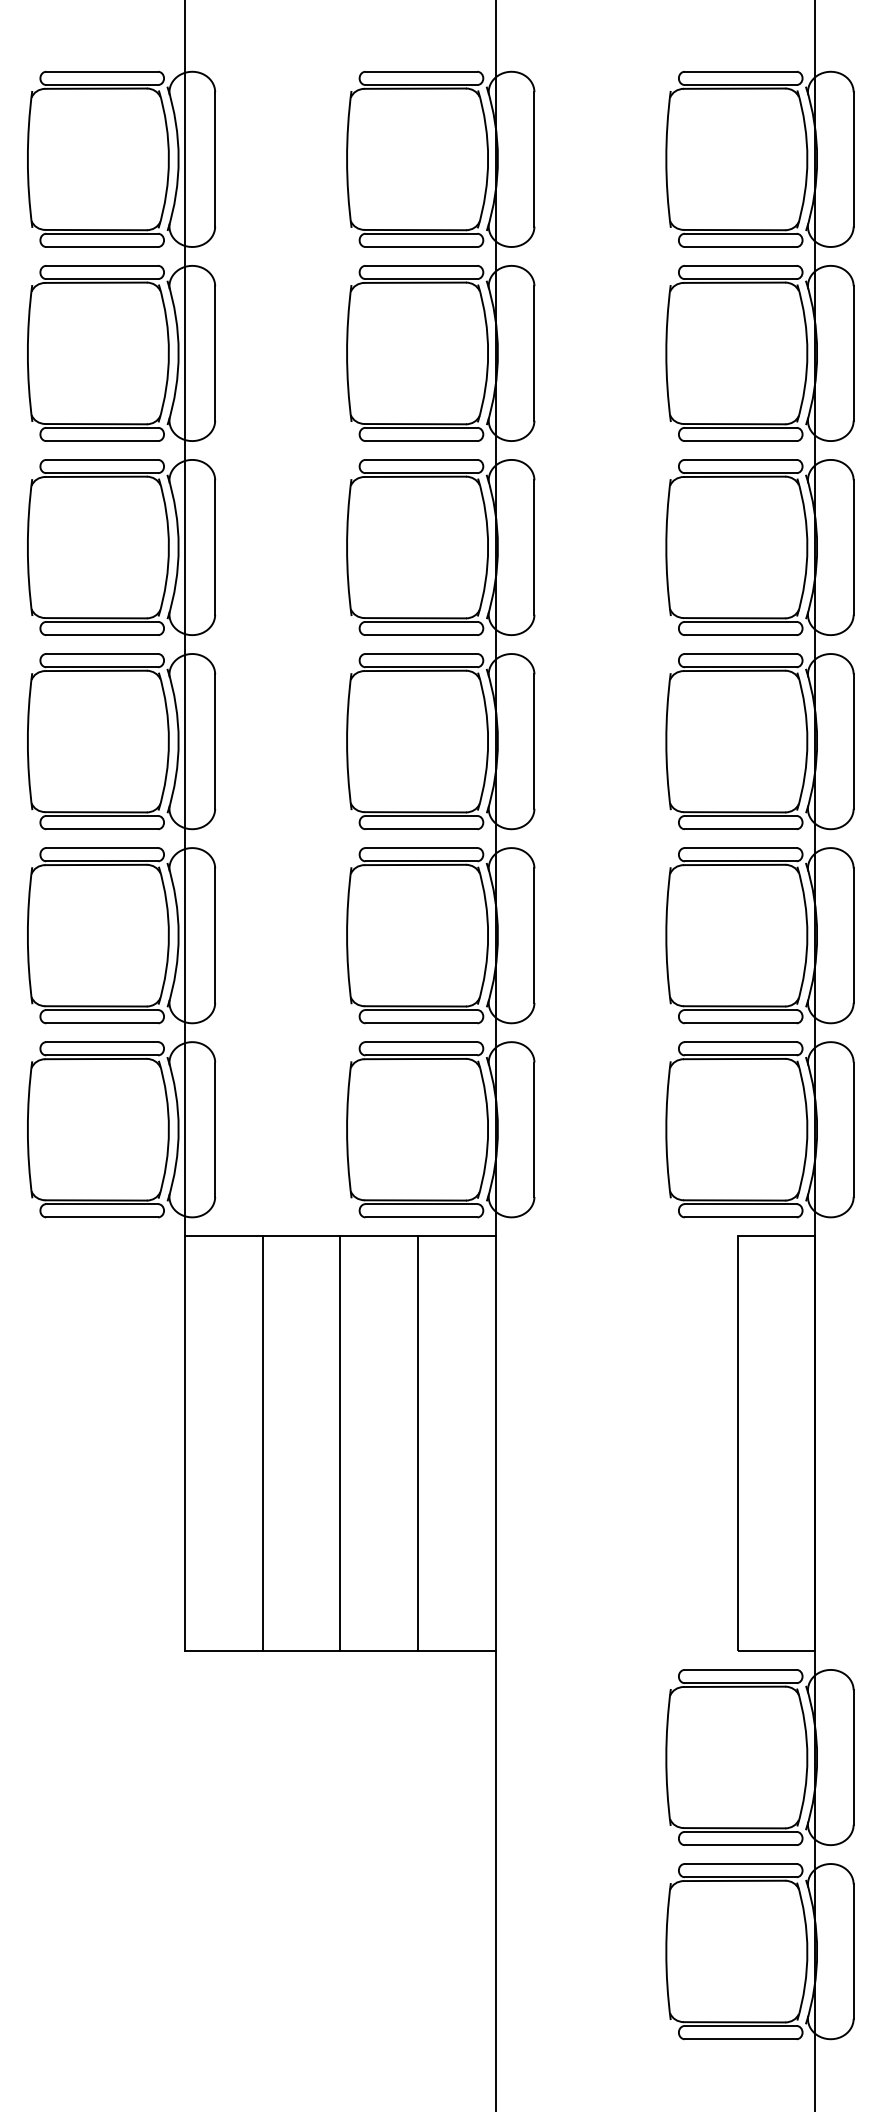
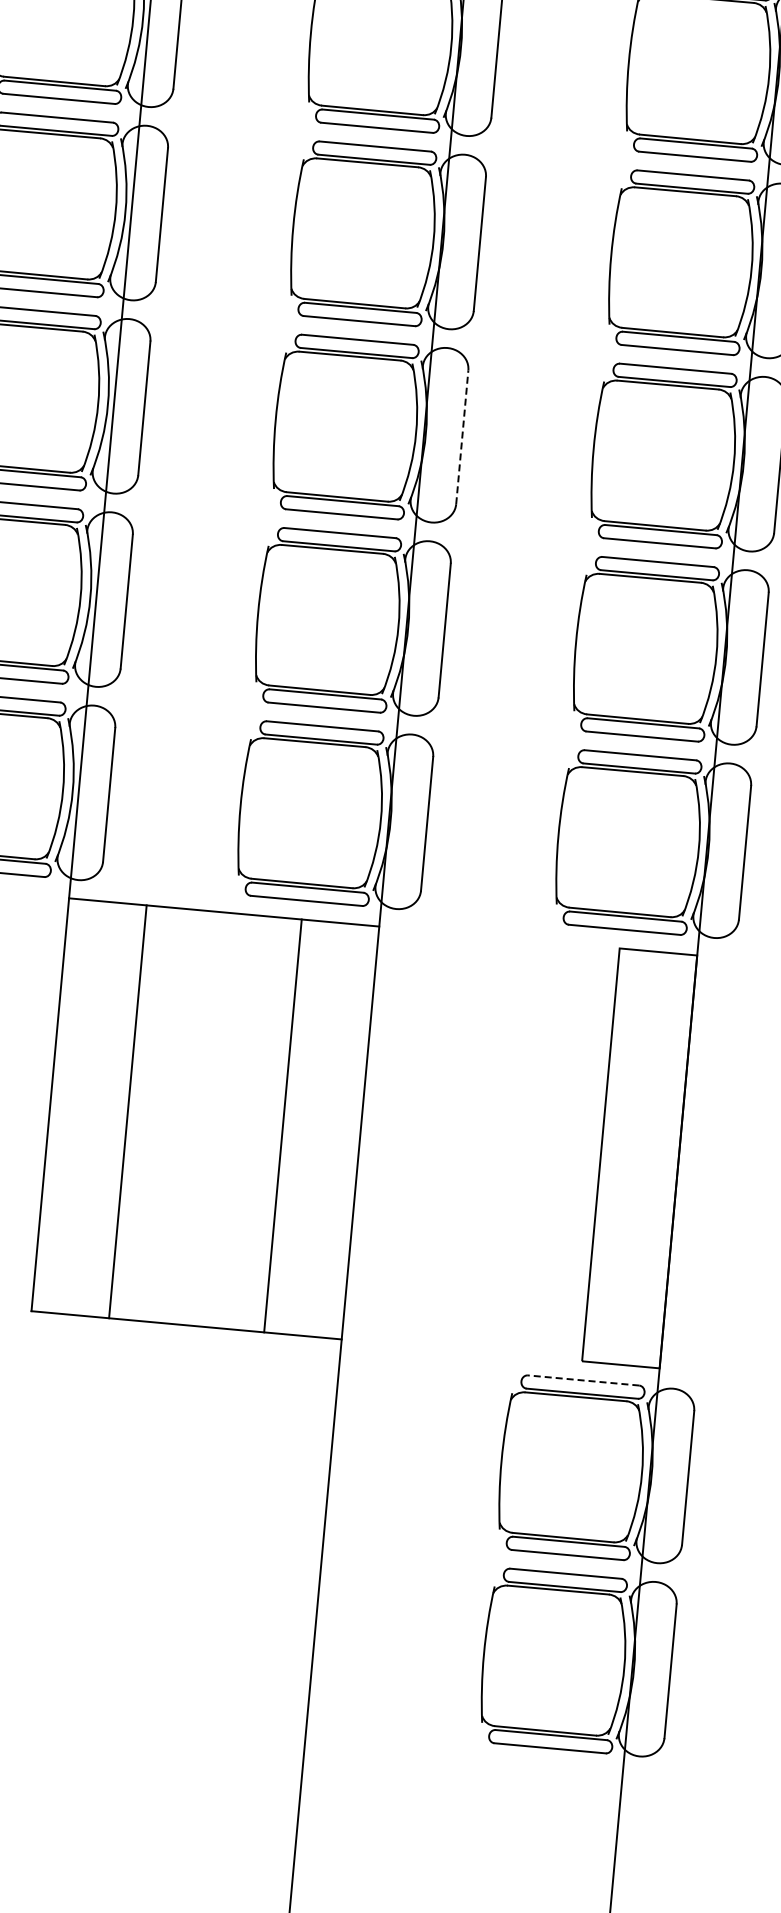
line: (534, 741) -> (462, 437), solid -> dashed
line: (340, 1443) -> (205, 1118), removed
line: (740, 1669) -> (583, 1380), solid -> dashed

